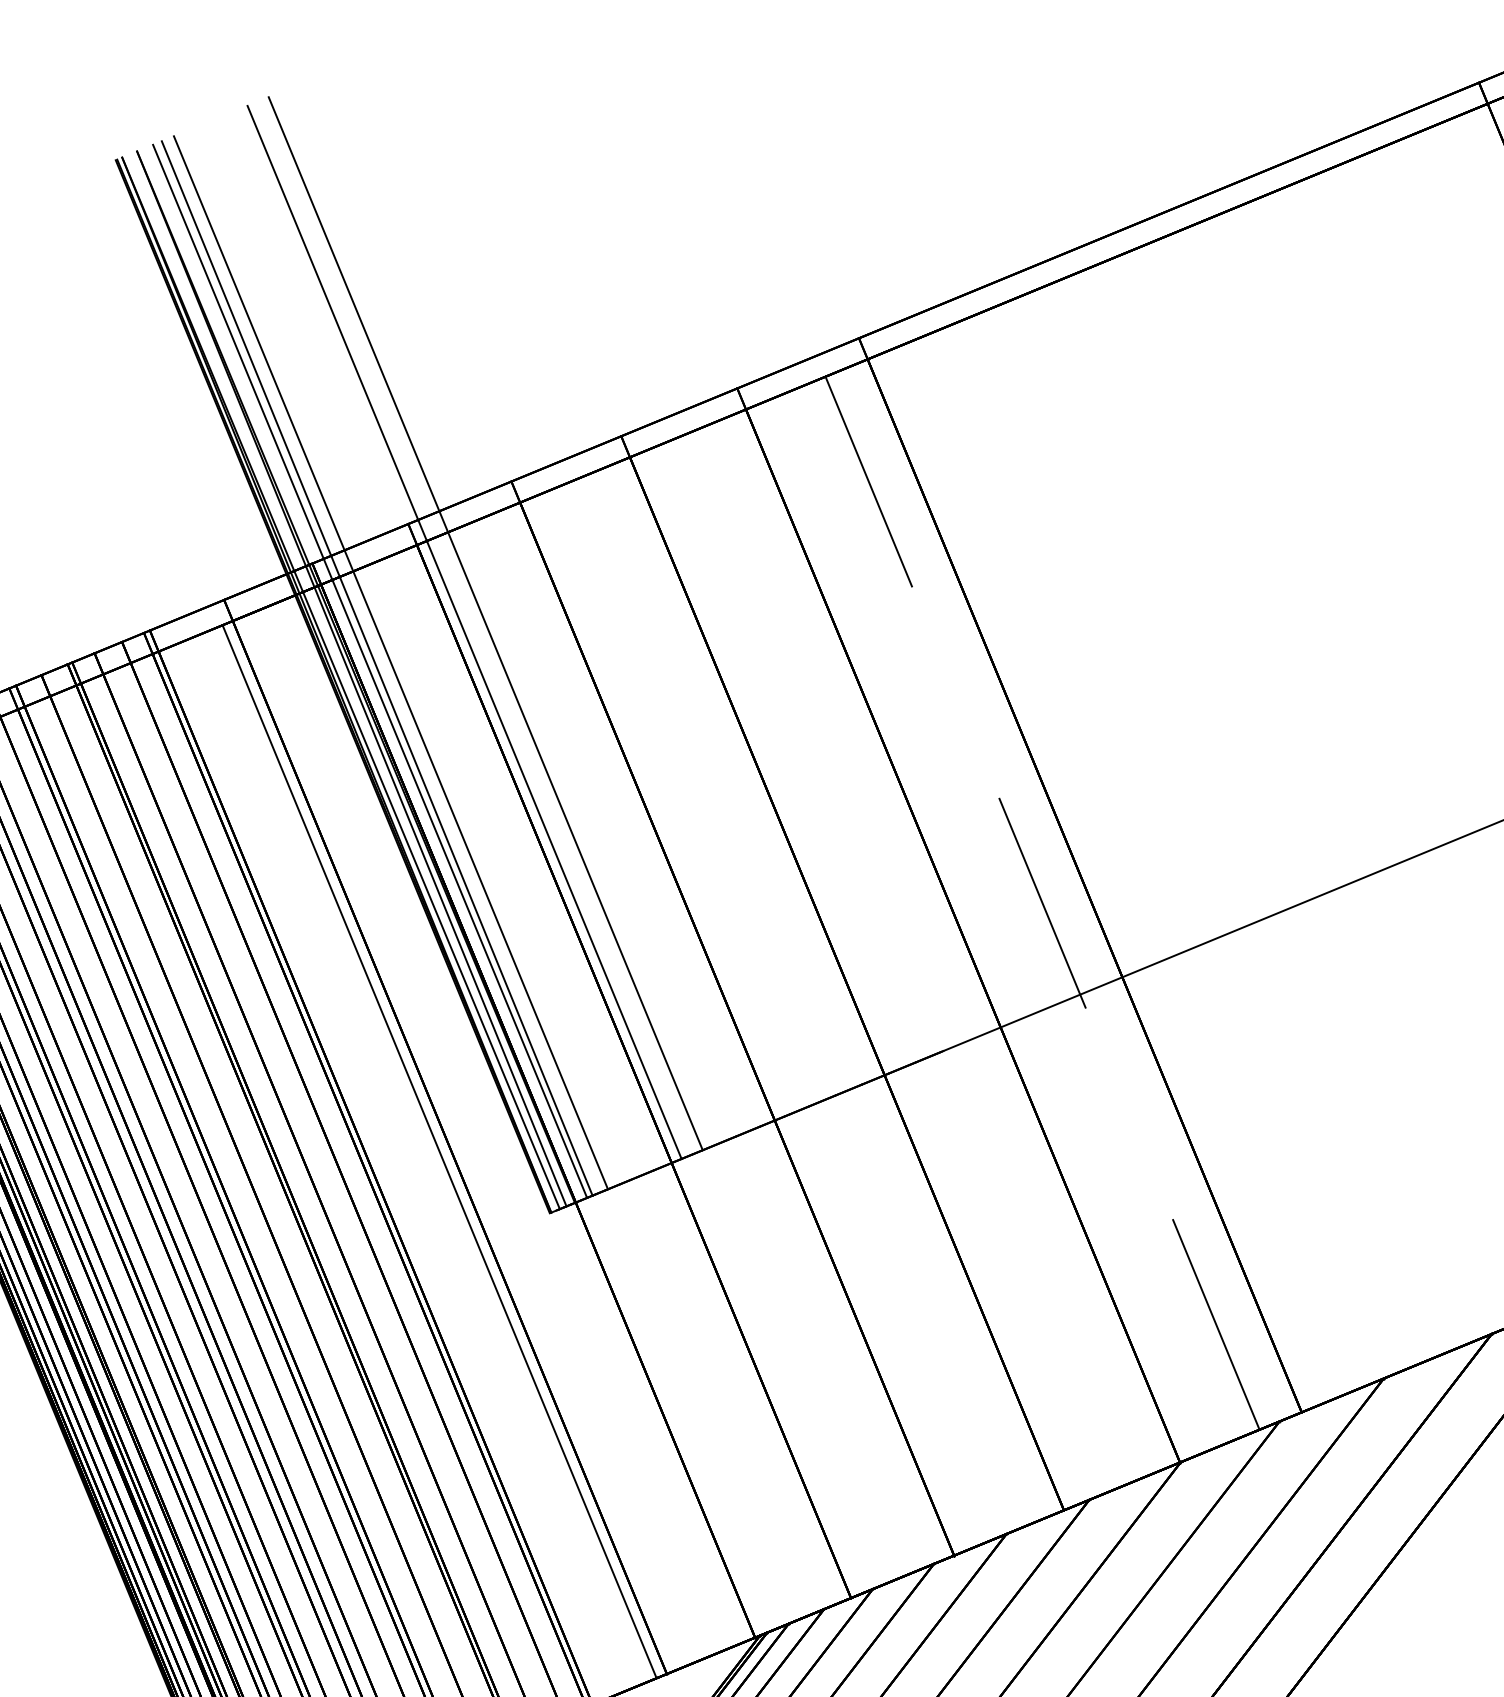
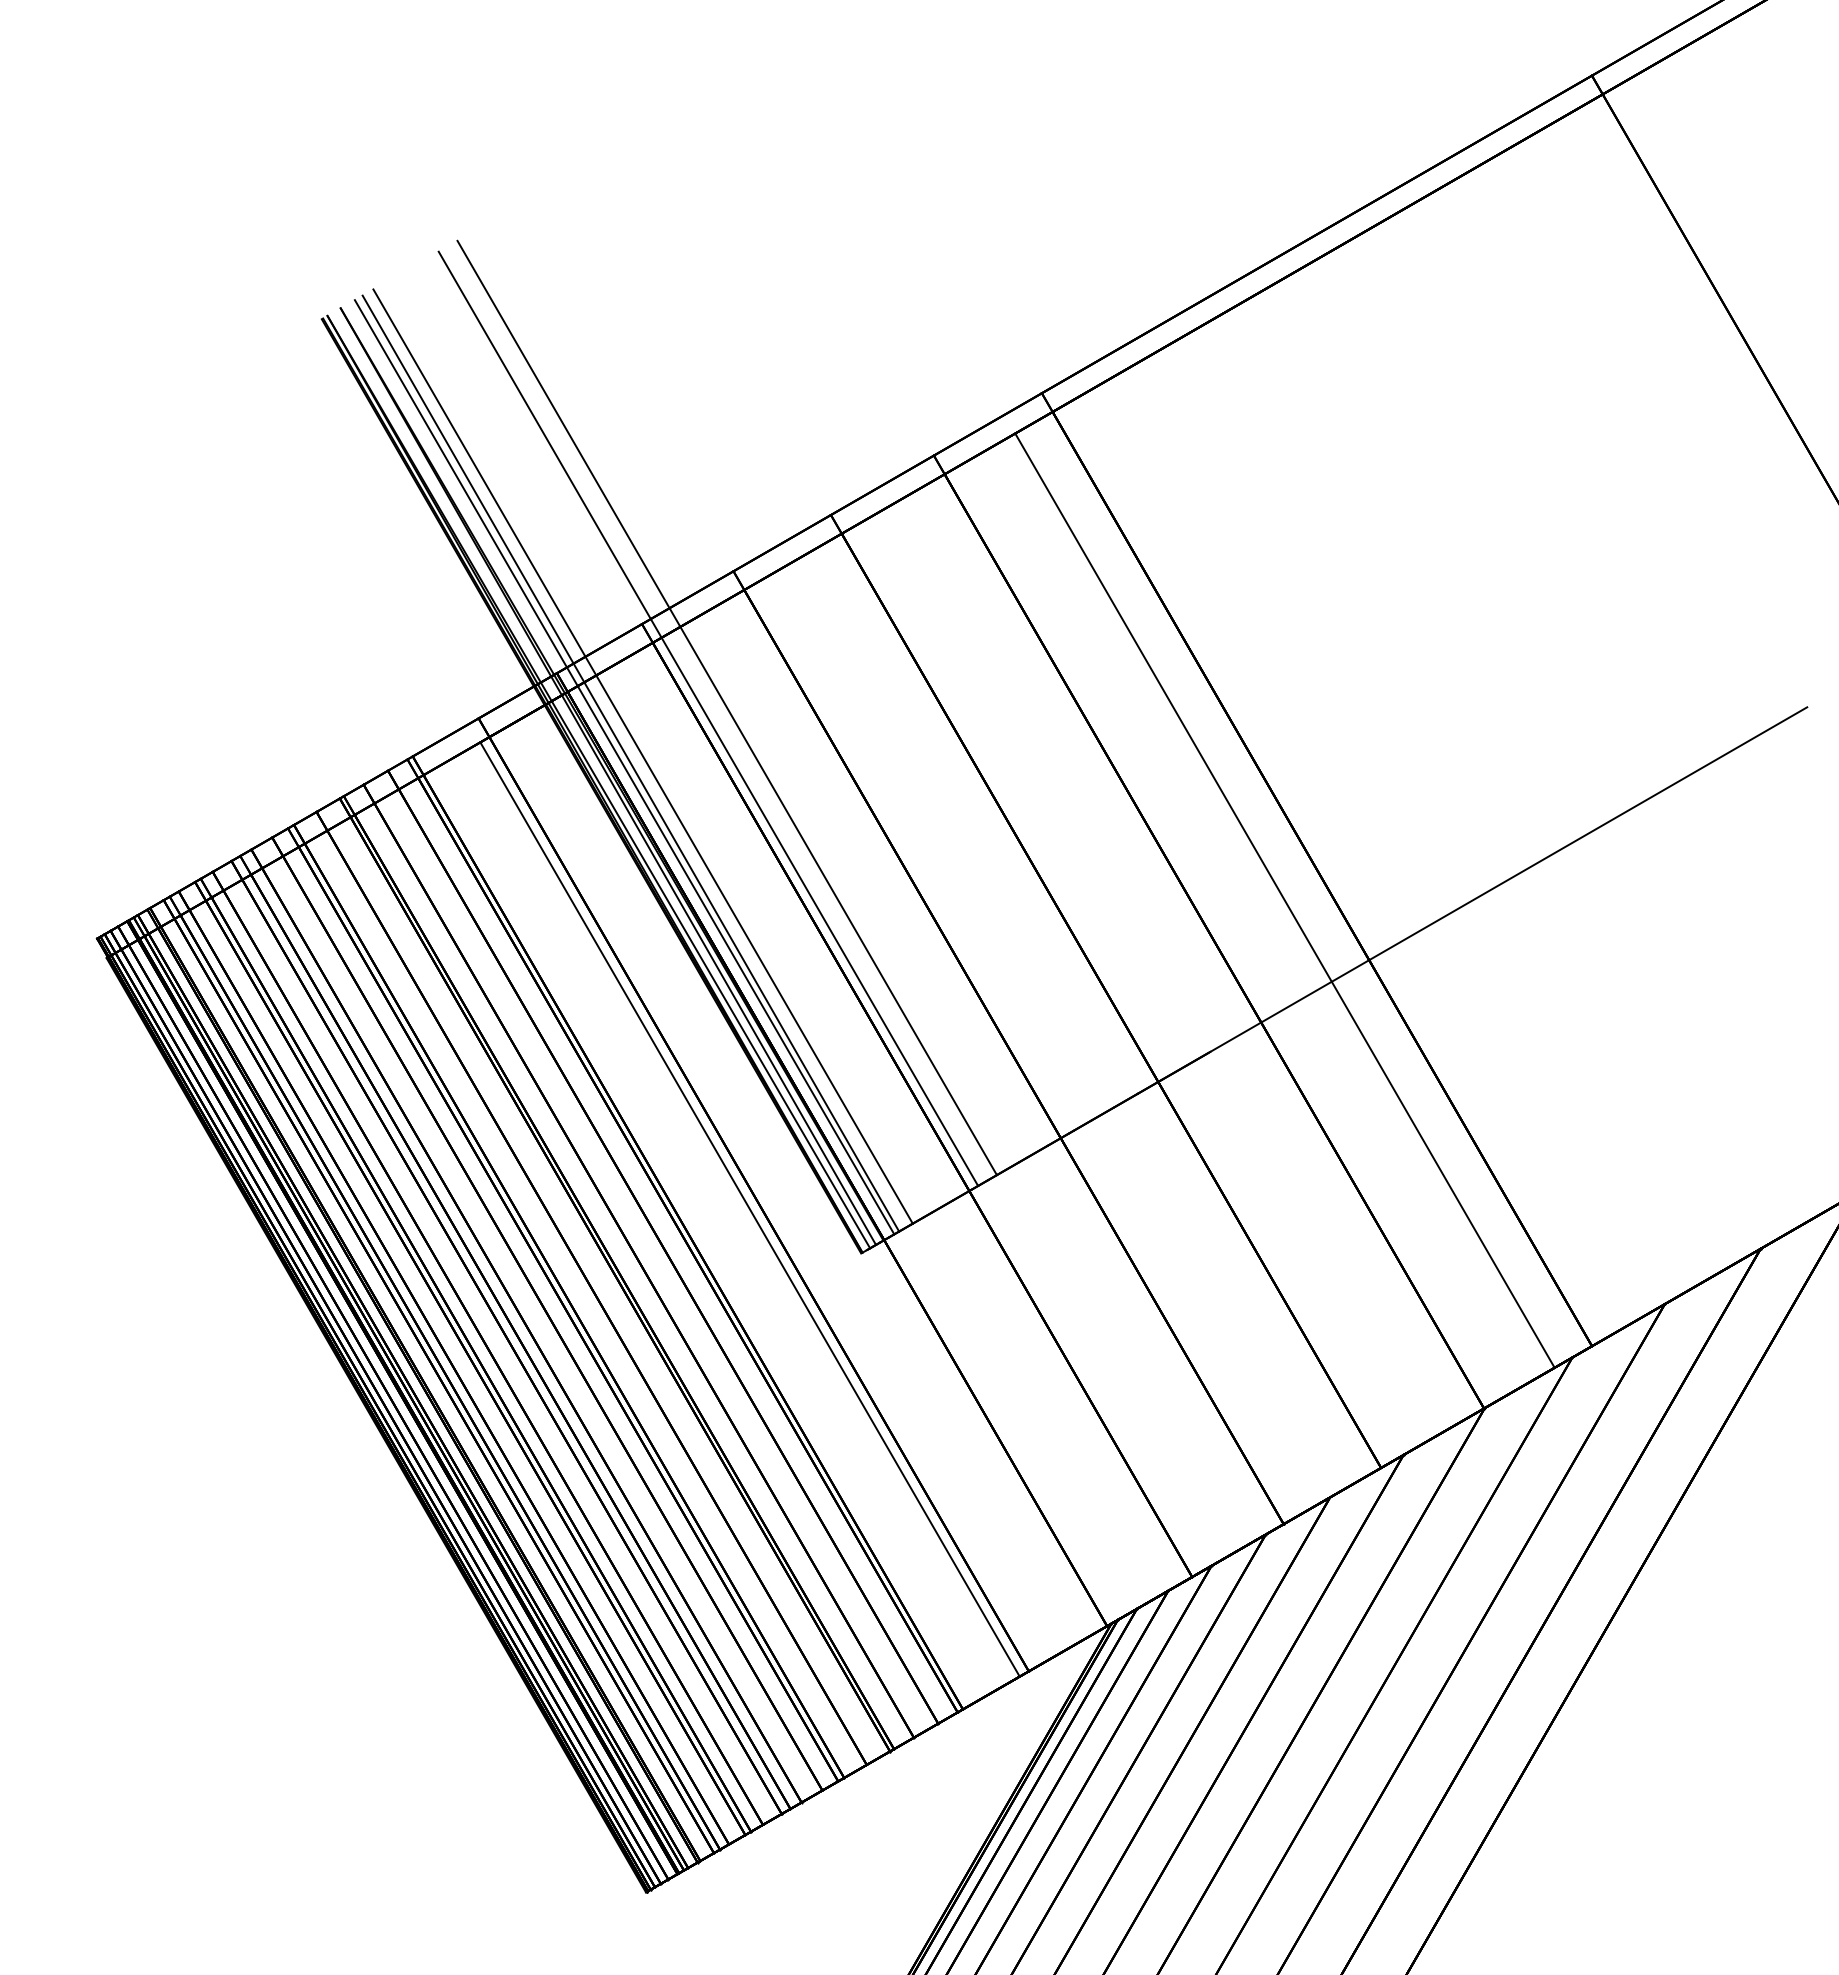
line: (1042, 902) -> (1284, 900), dashed -> solid

